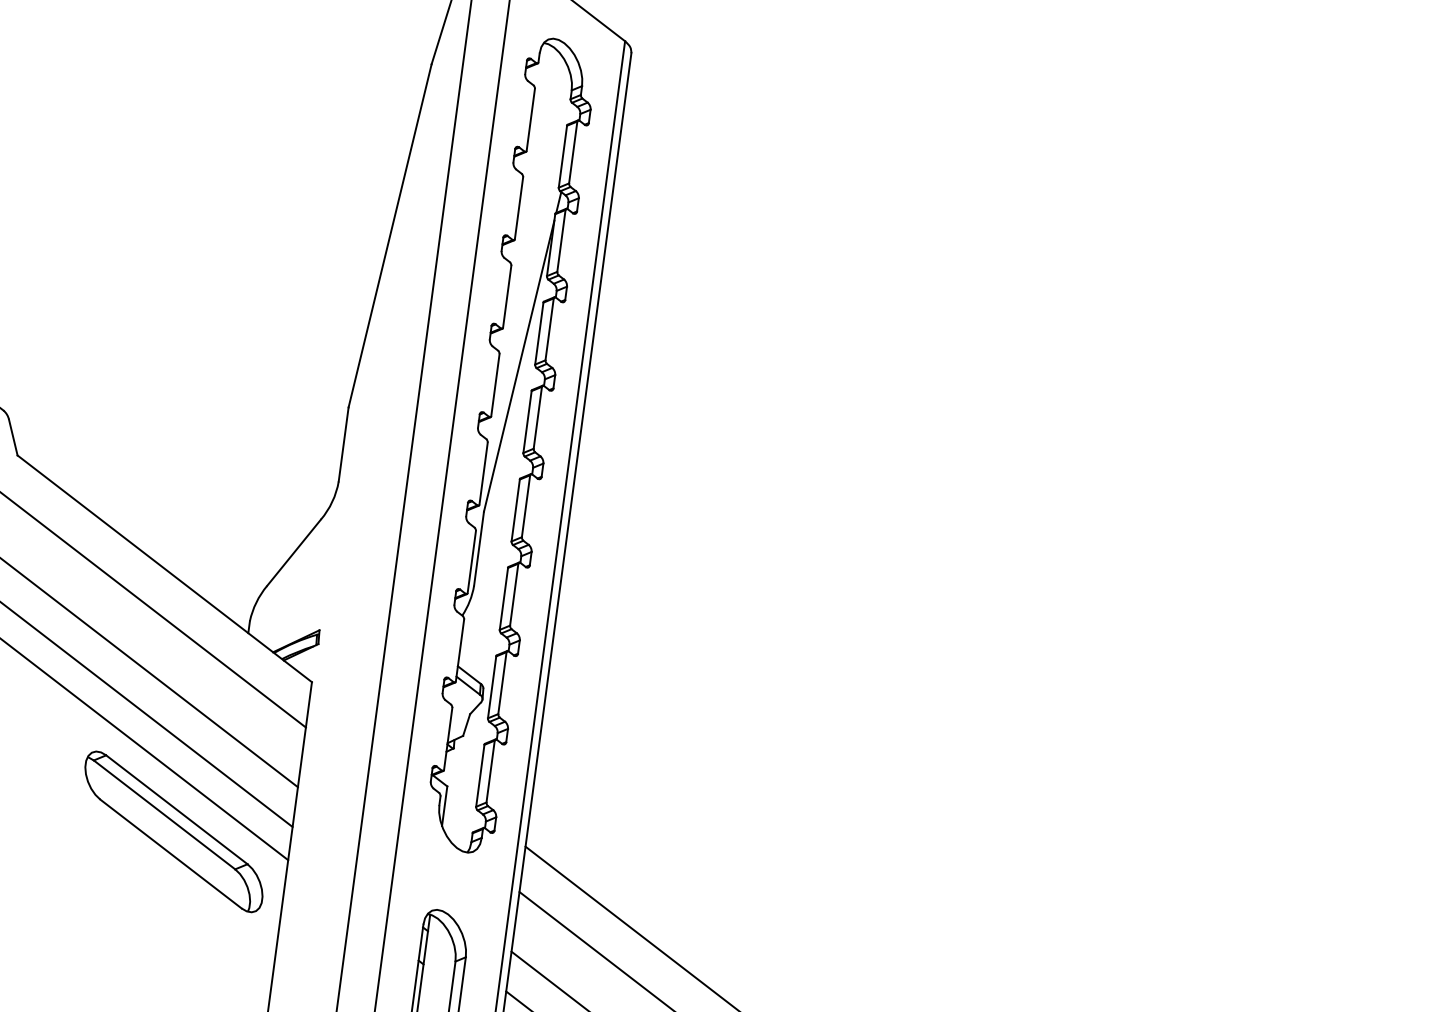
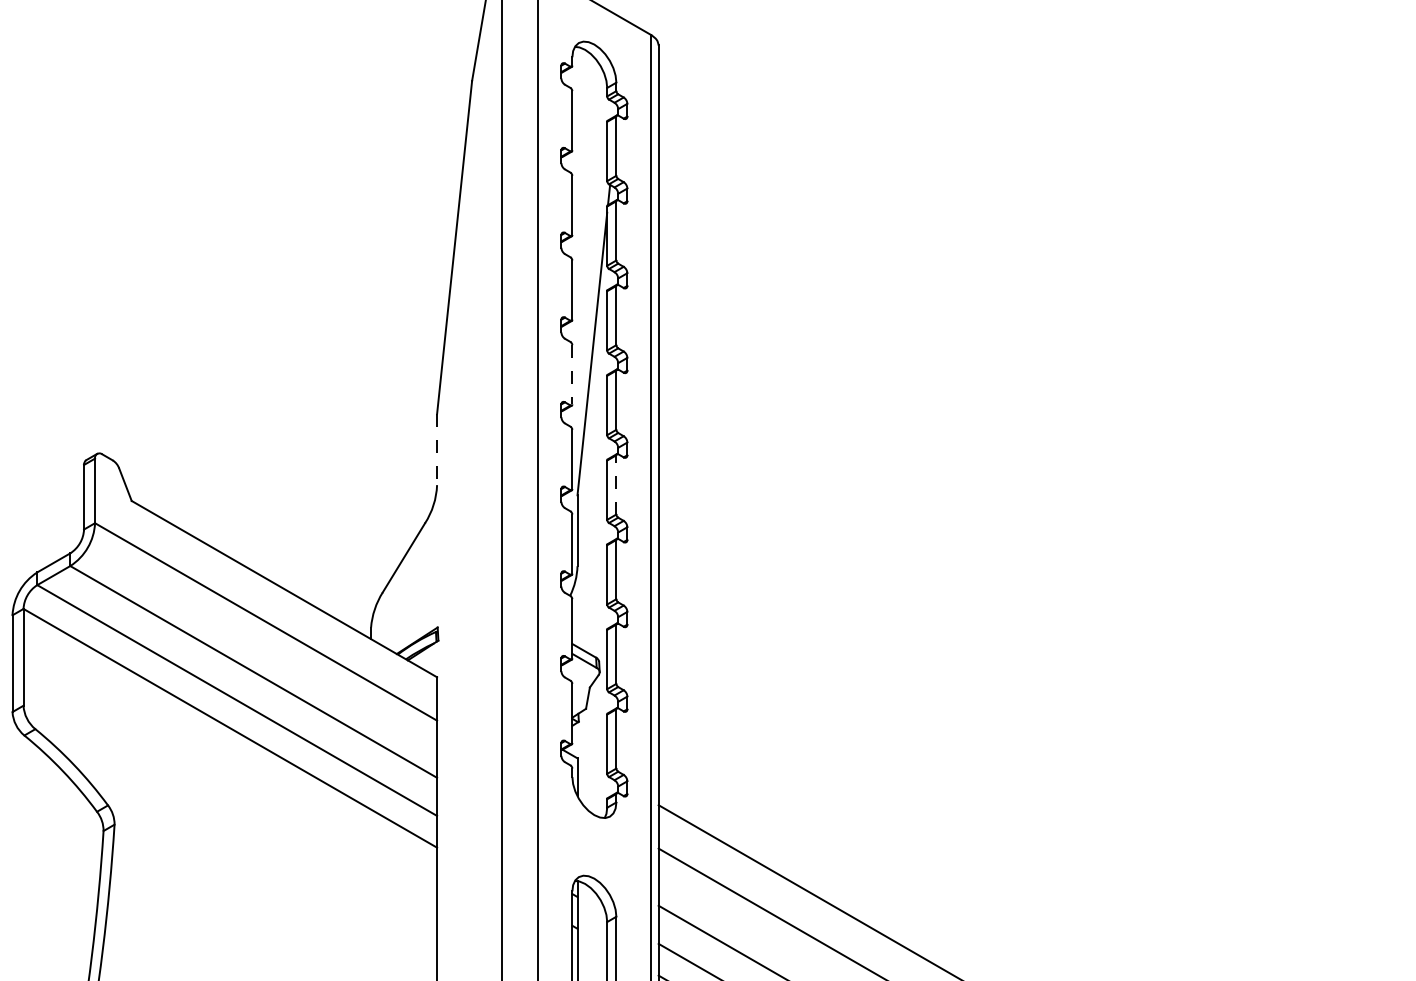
line: (495, 384) -> (572, 374), solid -> dashed
line: (343, 445) -> (437, 450), solid -> dashed
line: (526, 505) -> (616, 484), solid -> dashed
part: (173, 831) -> (325, 835), removed

